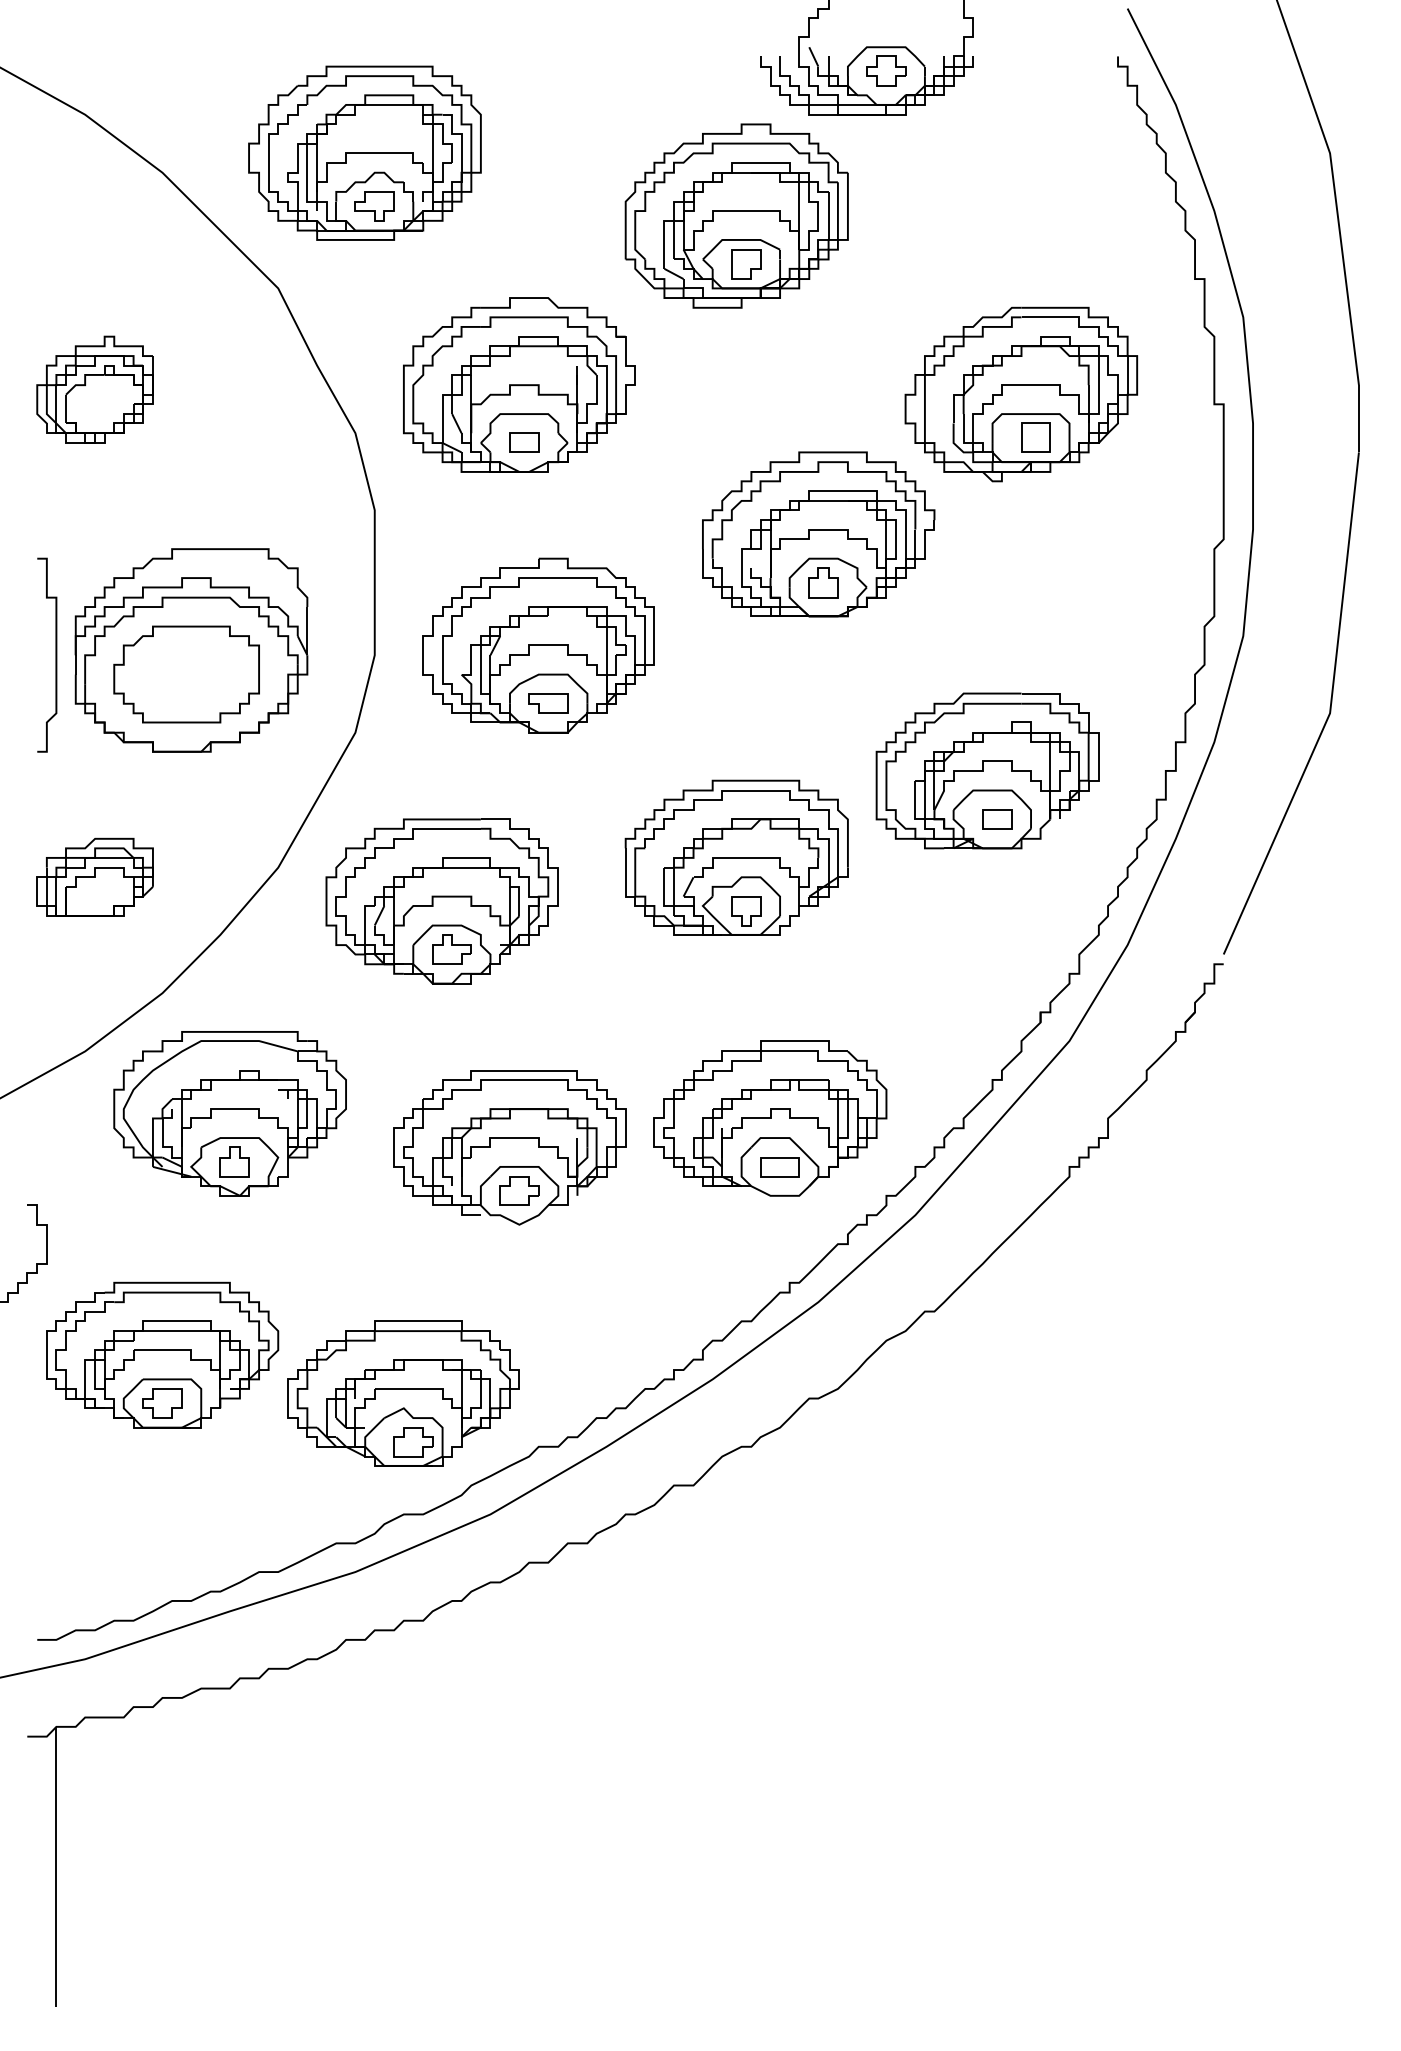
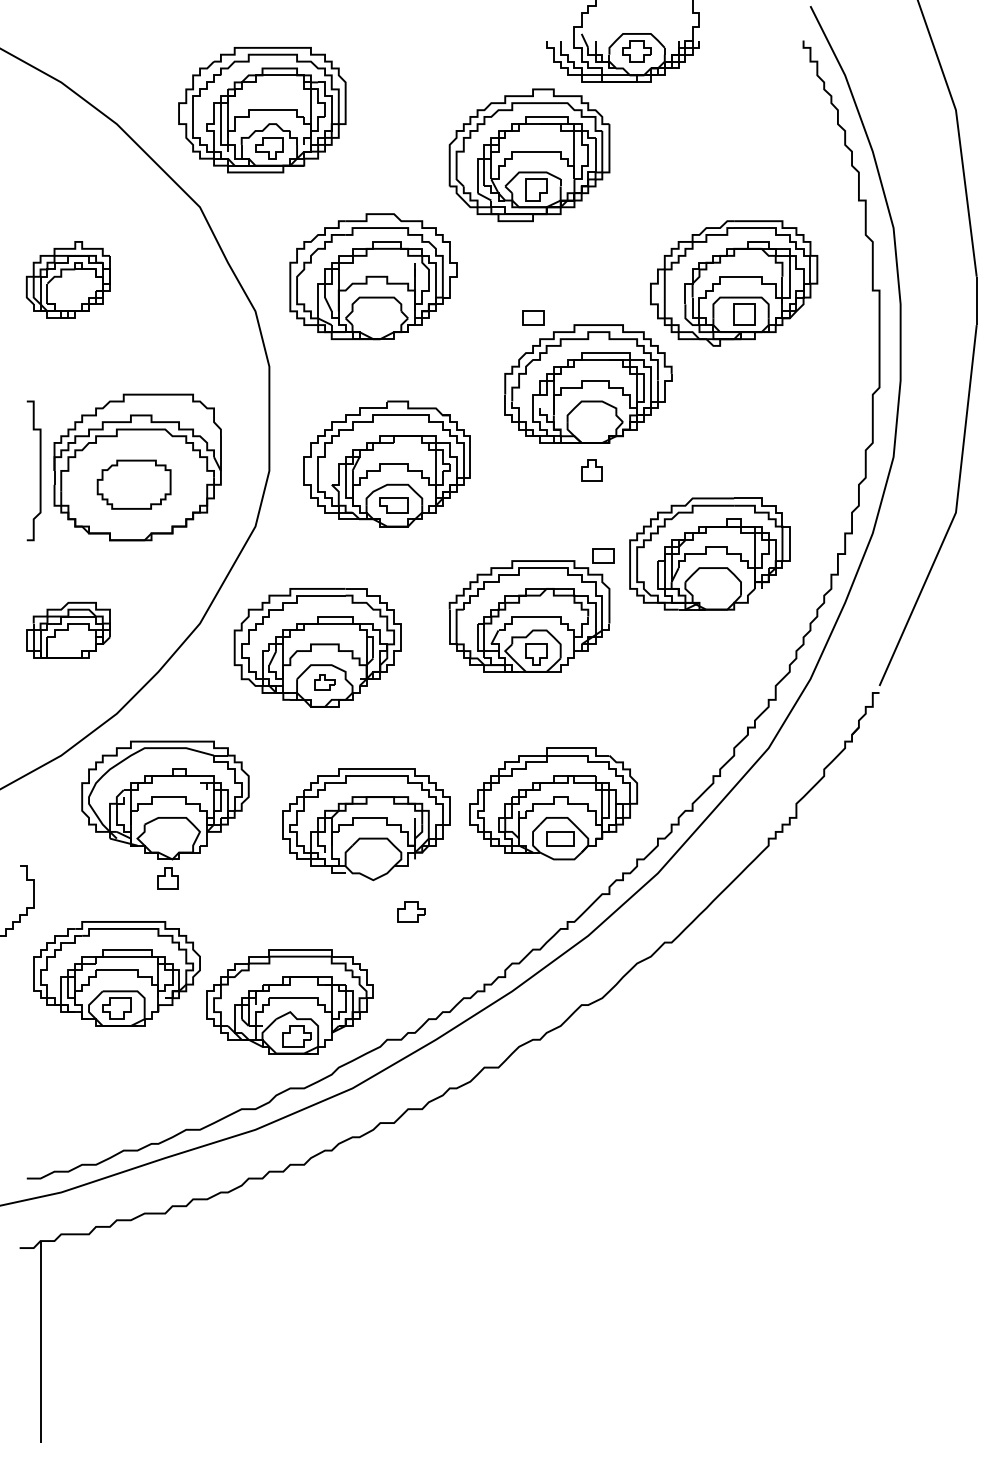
part: (524, 442) -> (533, 317), moved
part: (823, 582) -> (591, 470), moved
part: (186, 674) -> (134, 484), size x0.7
part: (997, 819) -> (603, 555), moved
part: (451, 949) -> (324, 682), size x0.7
part: (234, 1161) -> (167, 878), moved
part: (519, 1190) -> (411, 911), moved

